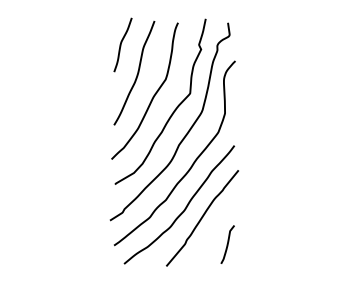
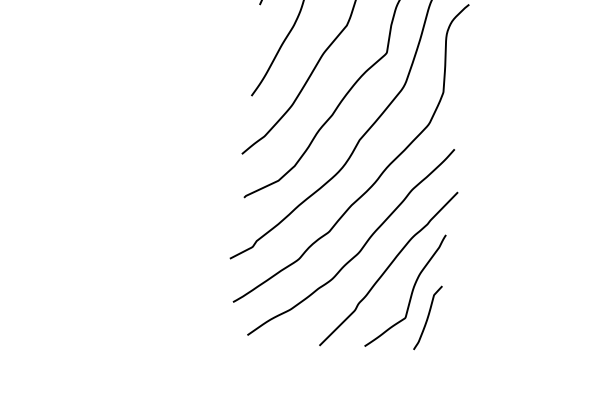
curve: (216, 229) -> (410, 290), added

